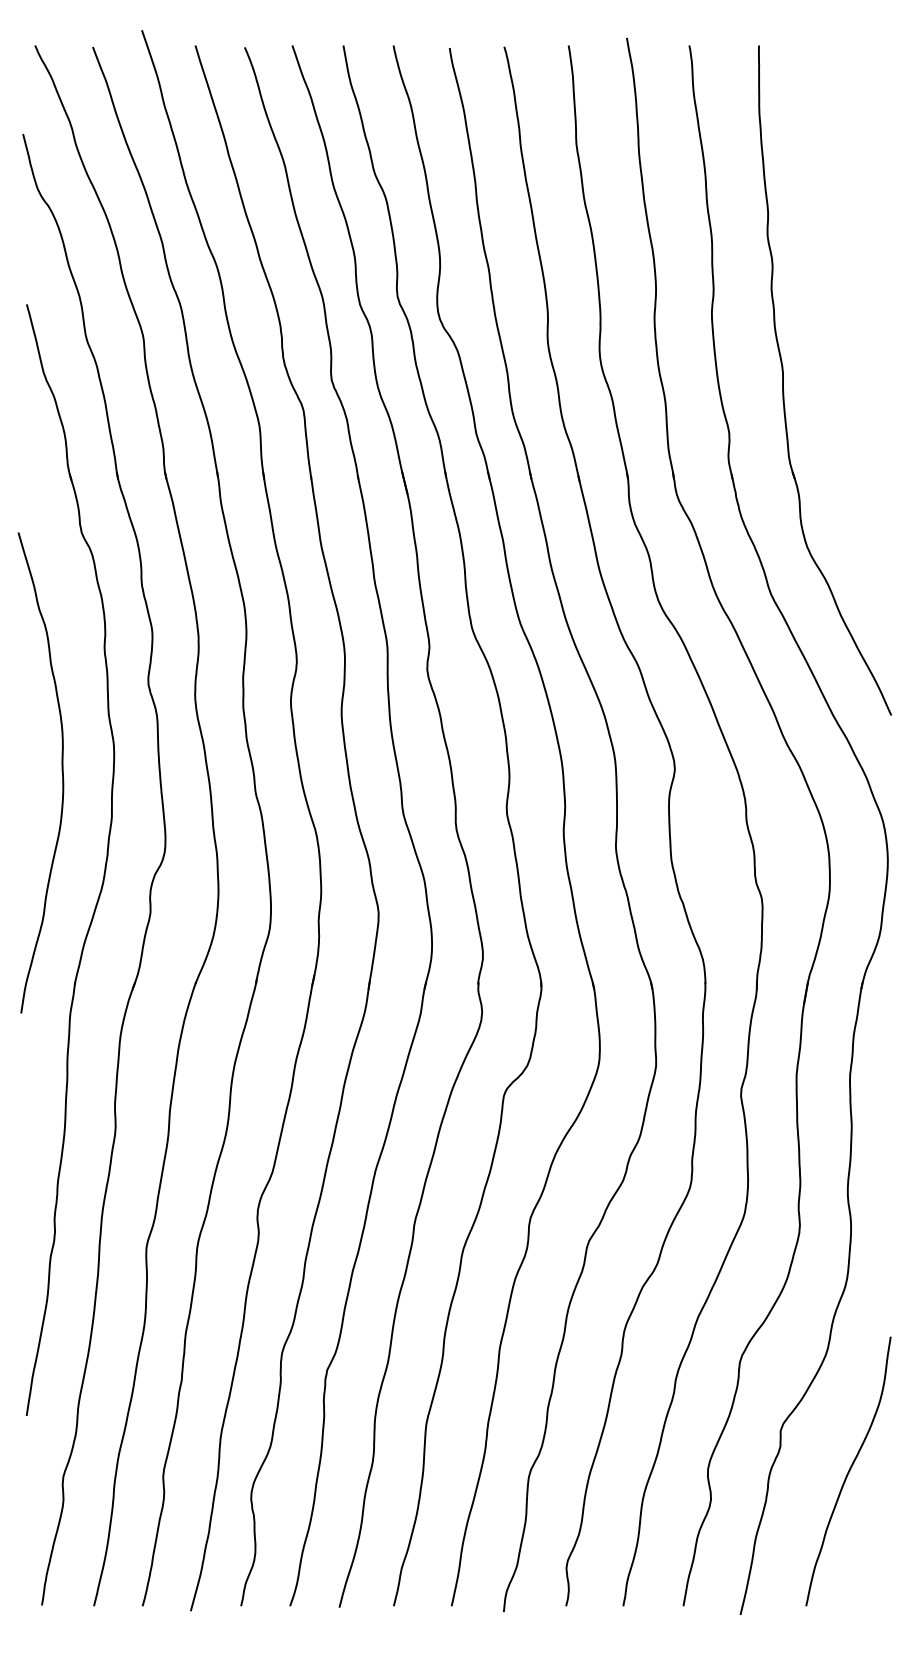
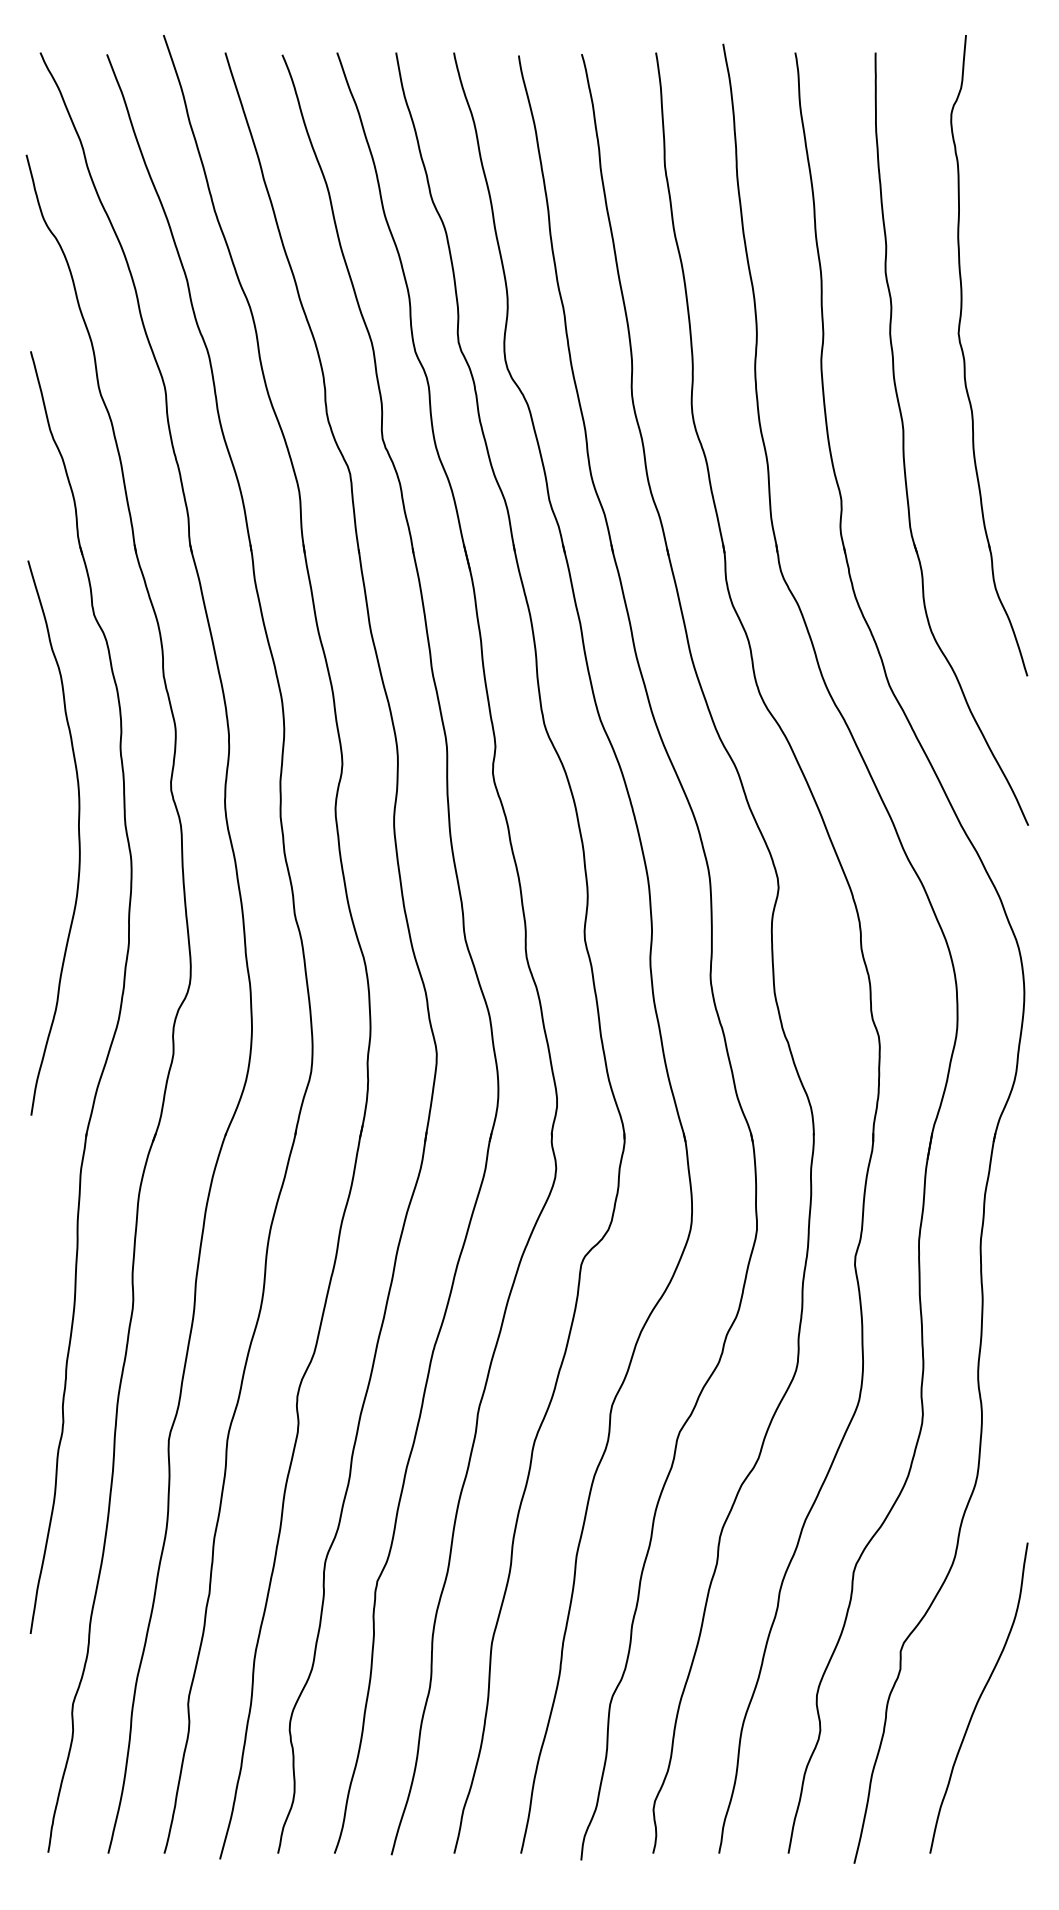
part: (836, 312) -> (965, 360), added
curve: (62, 772) -> (78, 837), moved

